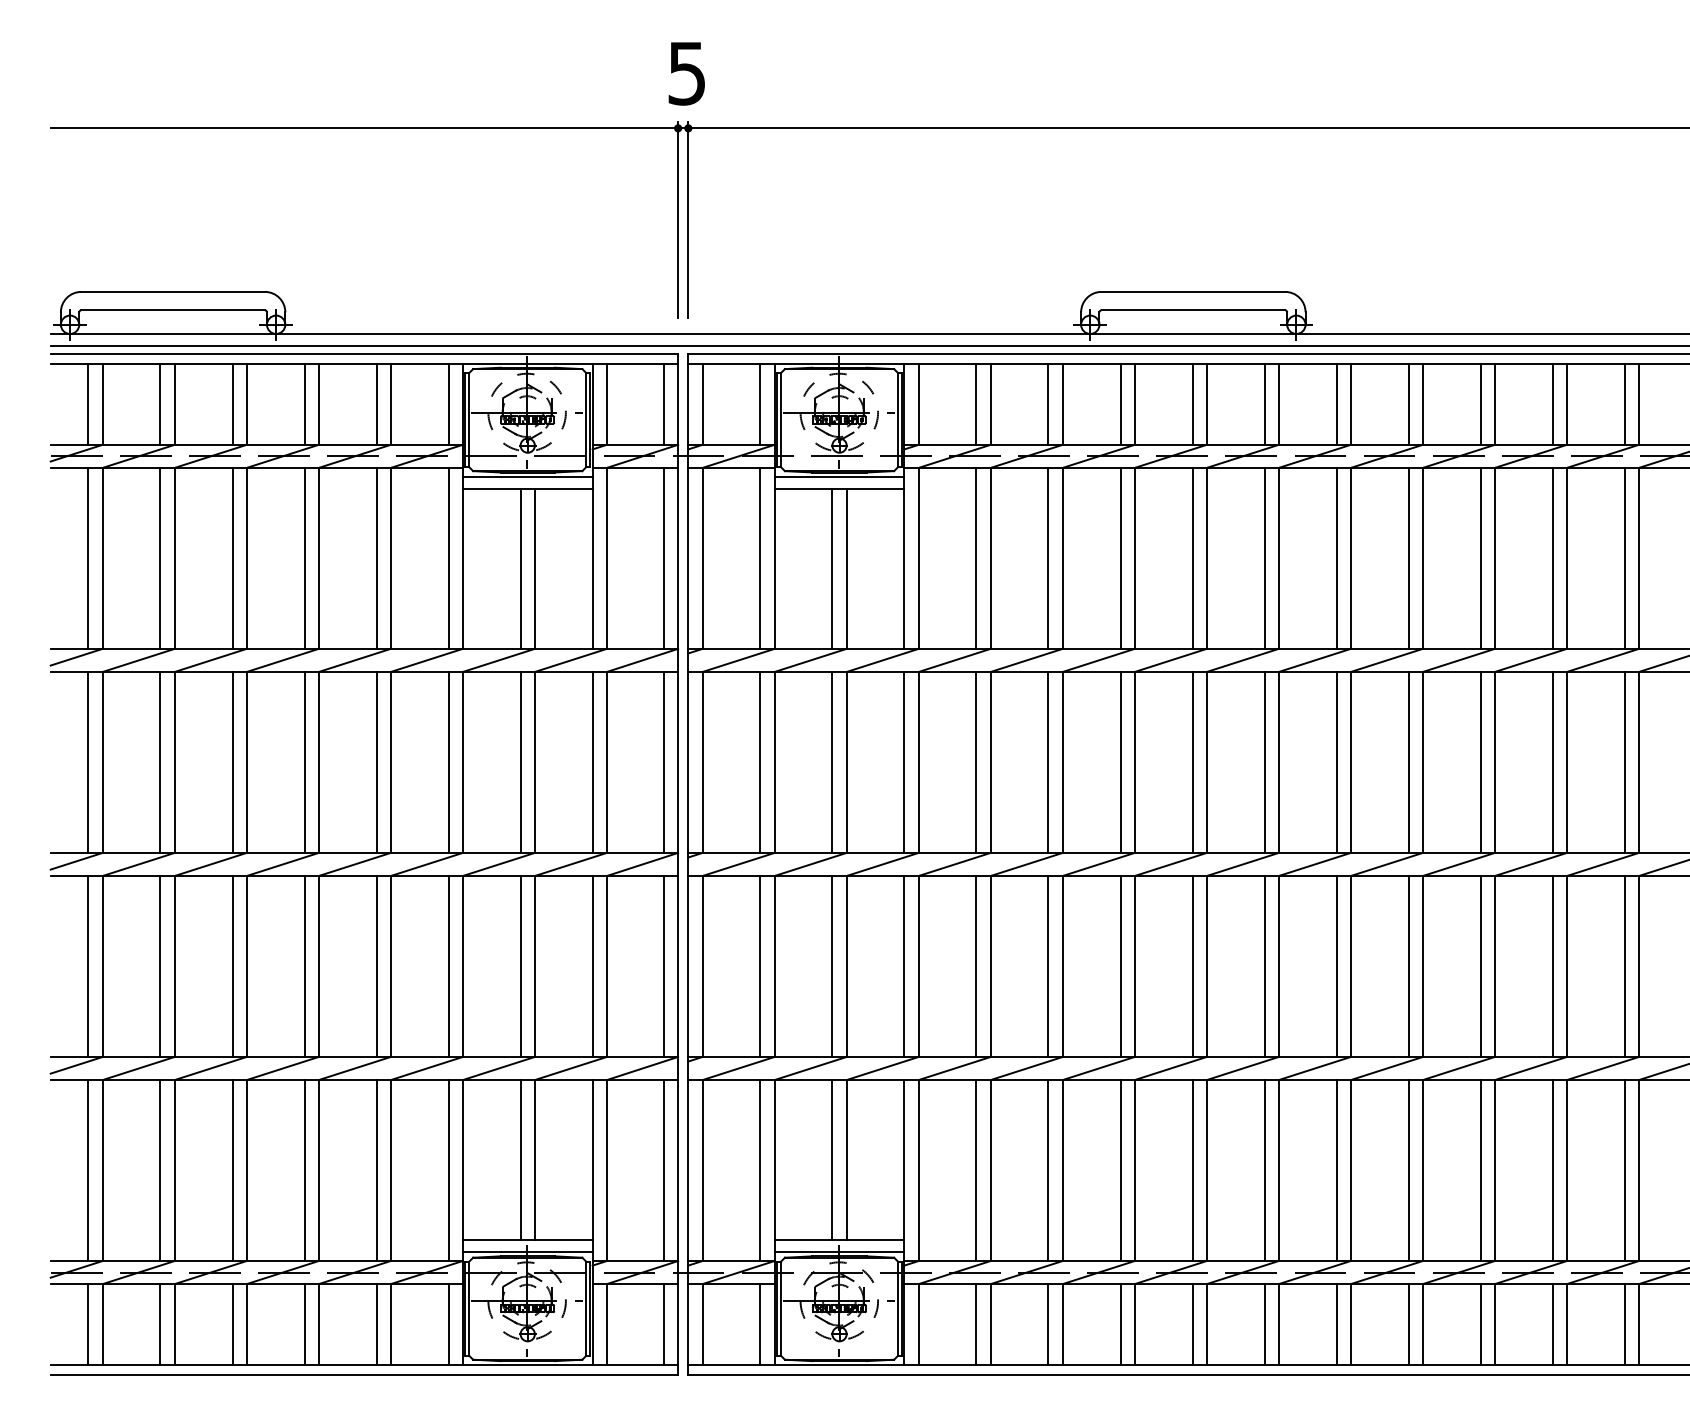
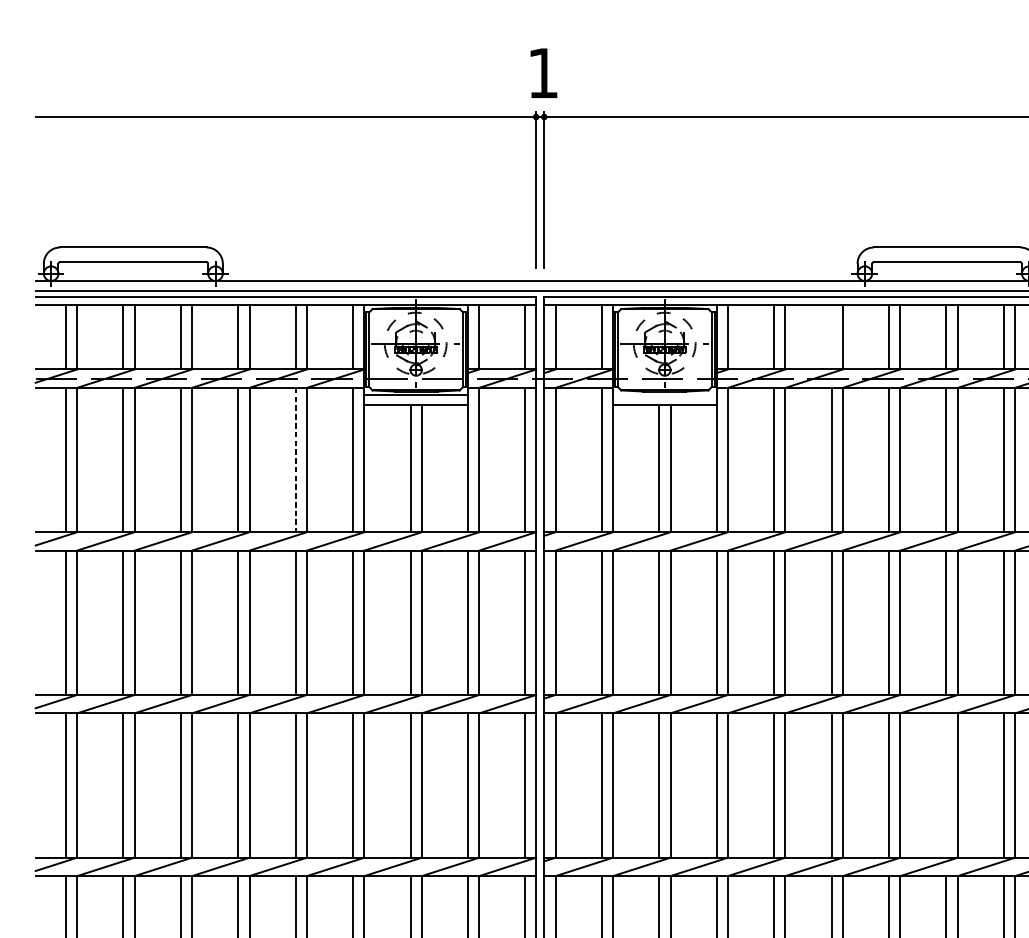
text: (686, 73) -> (542, 73), 5 -> 1
line: (1048, 403) -> (831, 336), removed
line: (839, 476) -> (664, 394), removed
line: (376, 558) -> (295, 460), solid -> dashed
line: (1192, 966) -> (946, 785), removed

